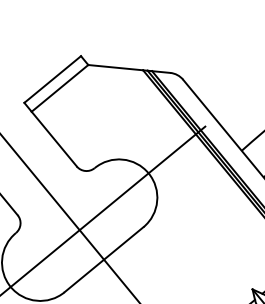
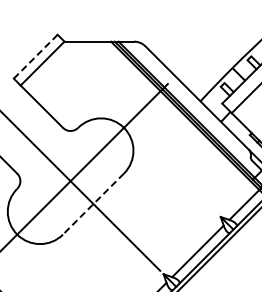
line: (52, 79) -> (35, 56), solid -> dashed
line: (103, 260) -> (93, 204), solid -> dashed

